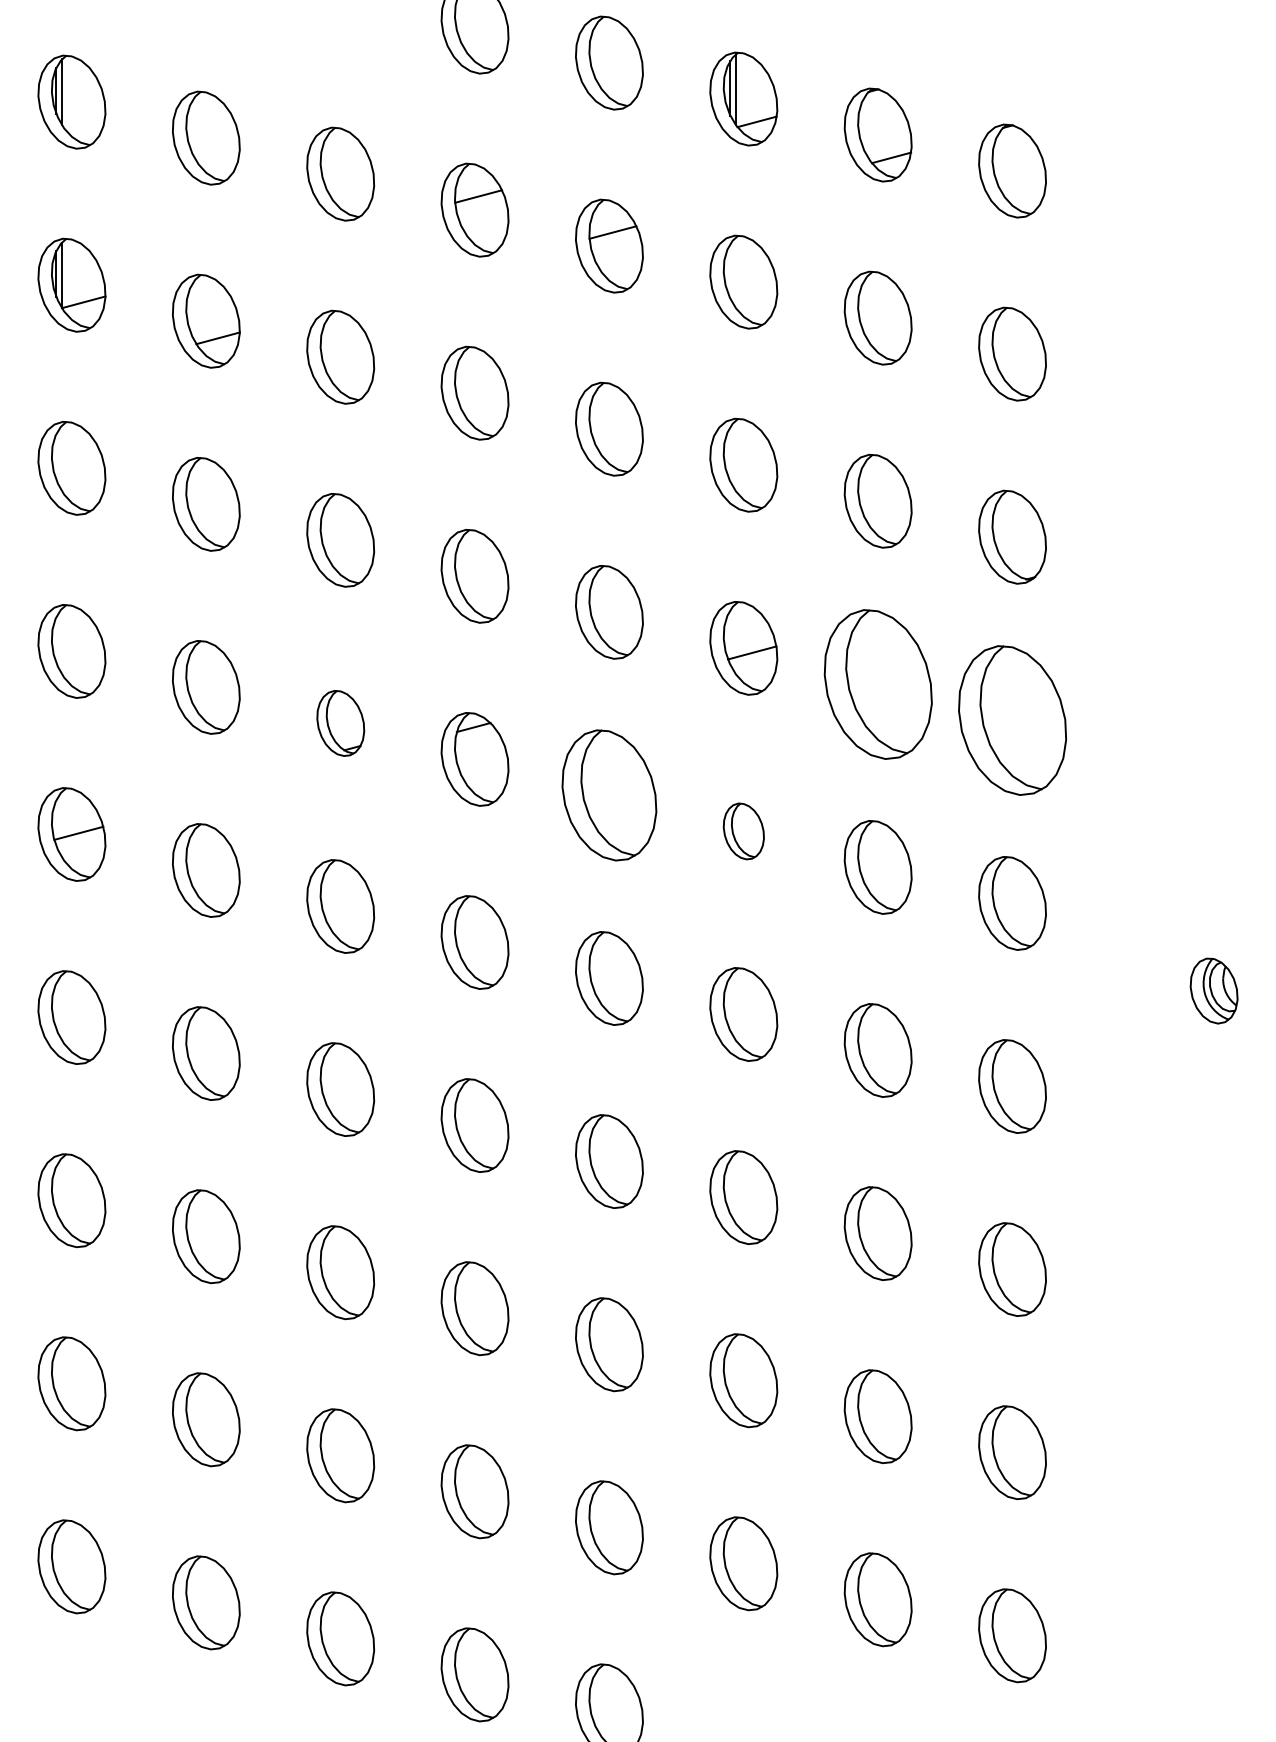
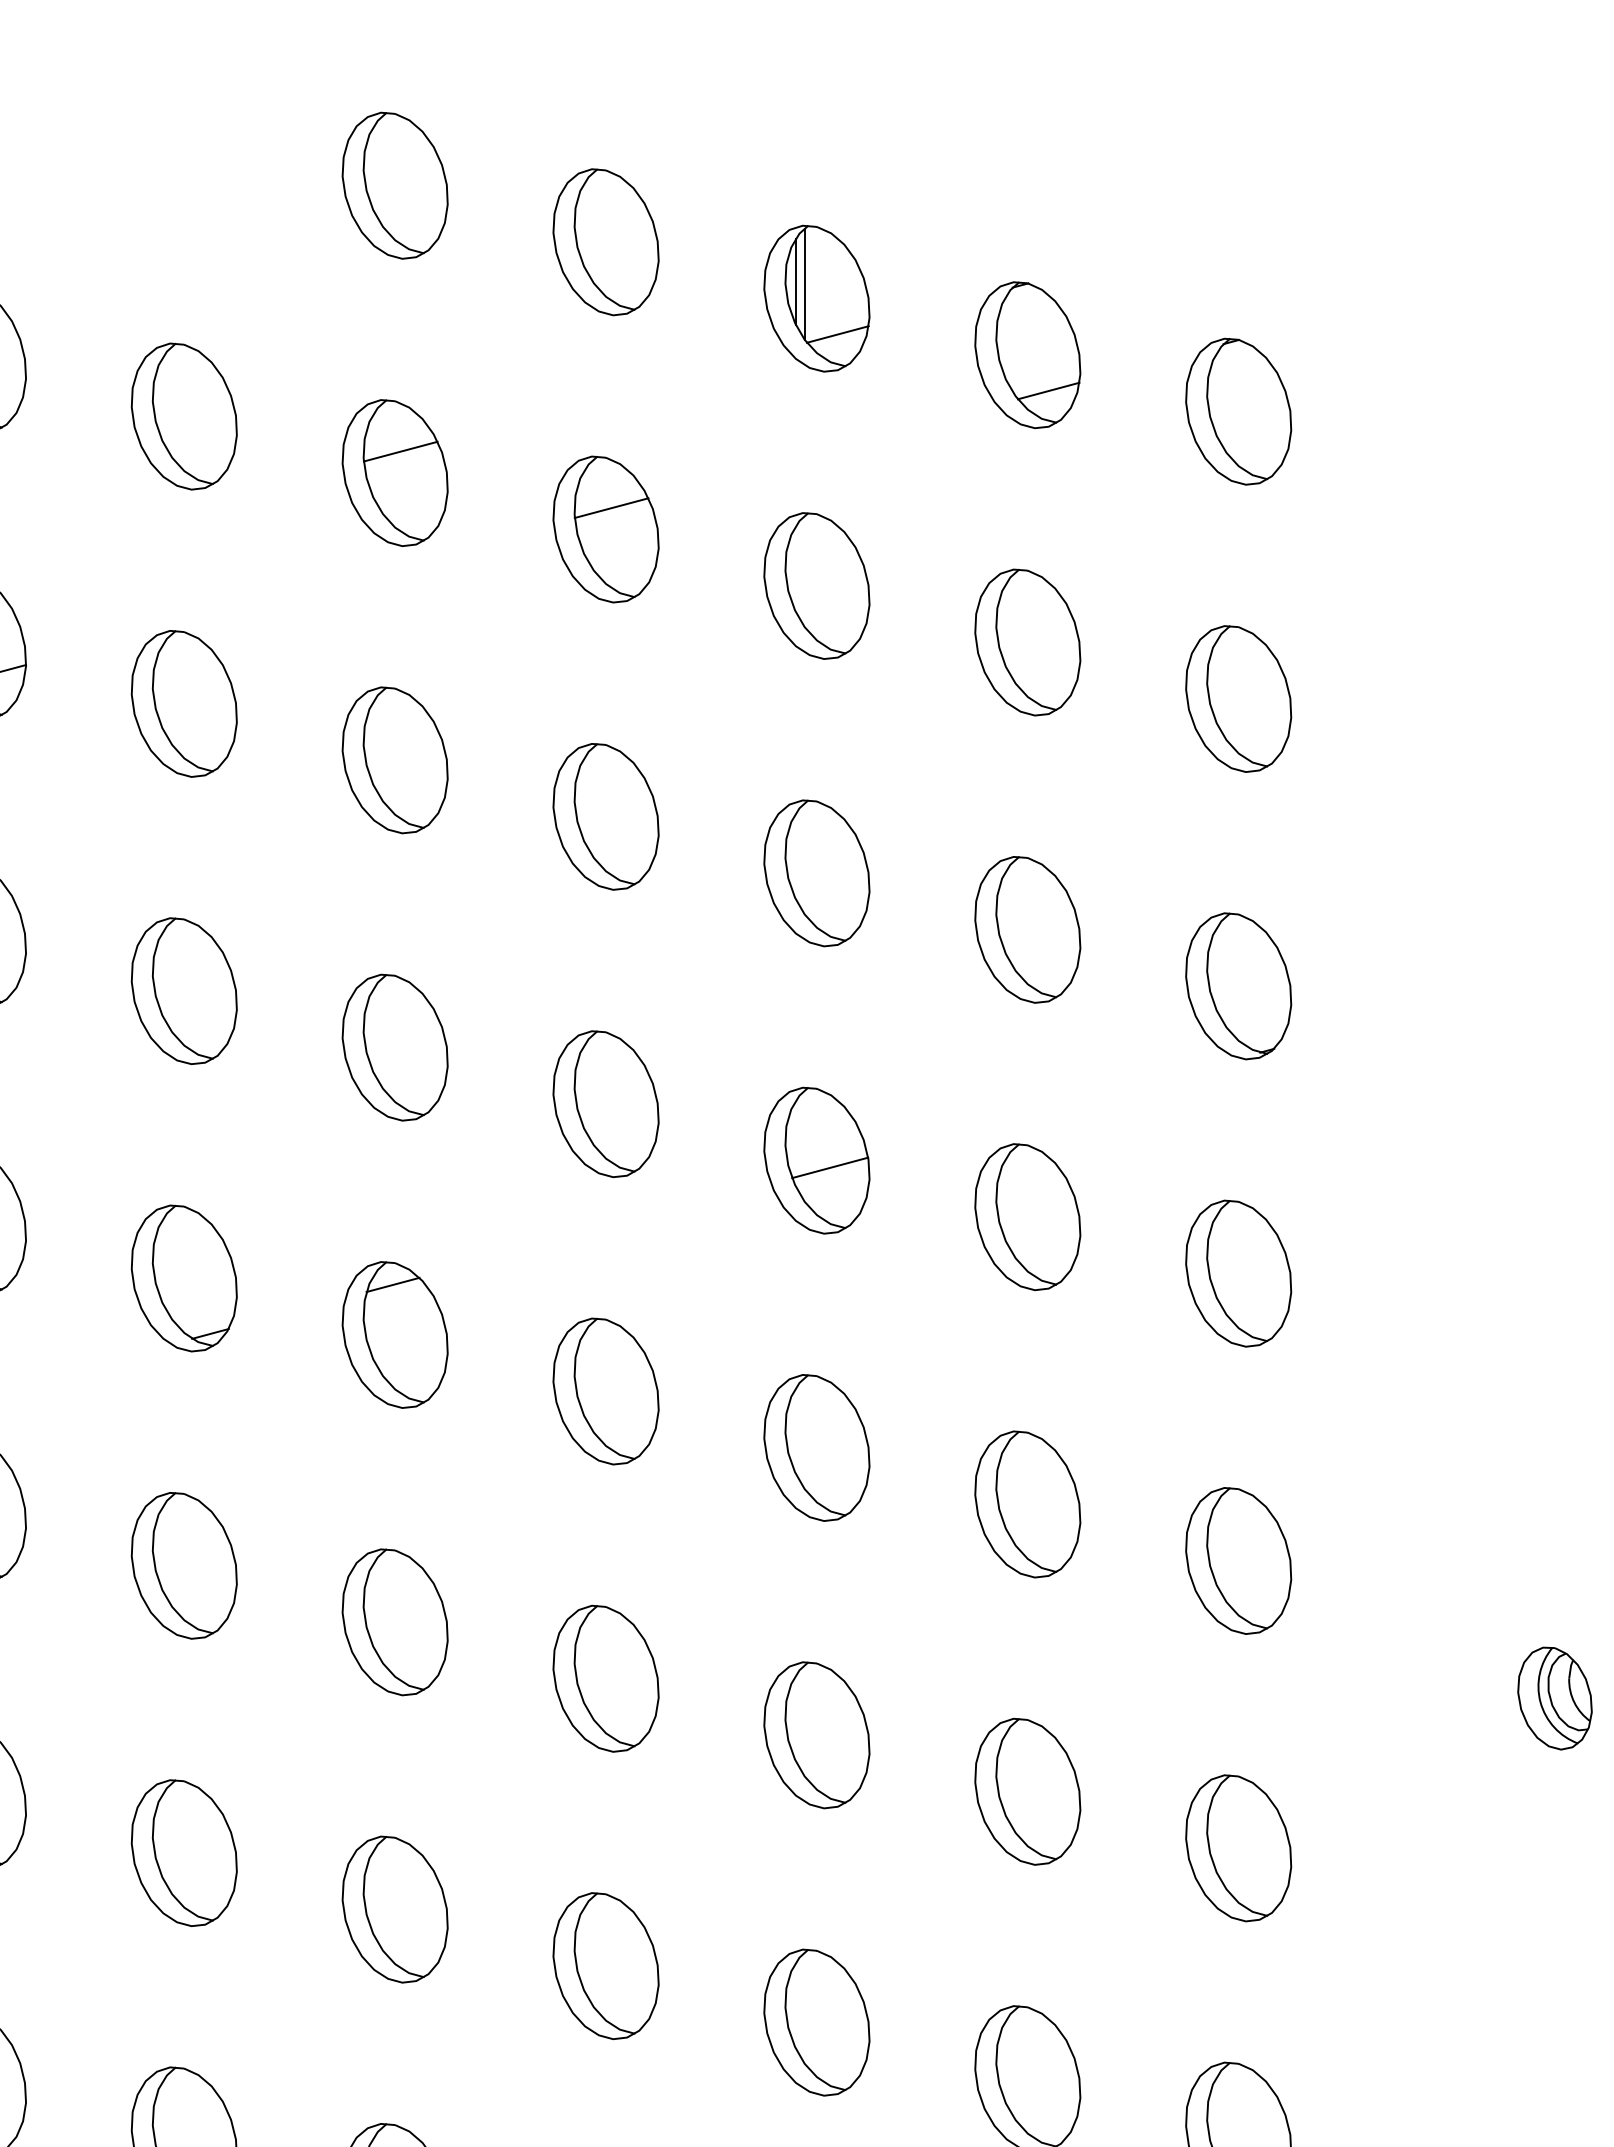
part: (877, 683) -> (1026, 1215), size x0.62
part: (1012, 719) -> (1238, 1272), size x0.62
part: (340, 723) -> (184, 1278), size x1.43
part: (609, 795) -> (606, 1391), size x0.71
part: (743, 831) -> (816, 1448), size x1.67

